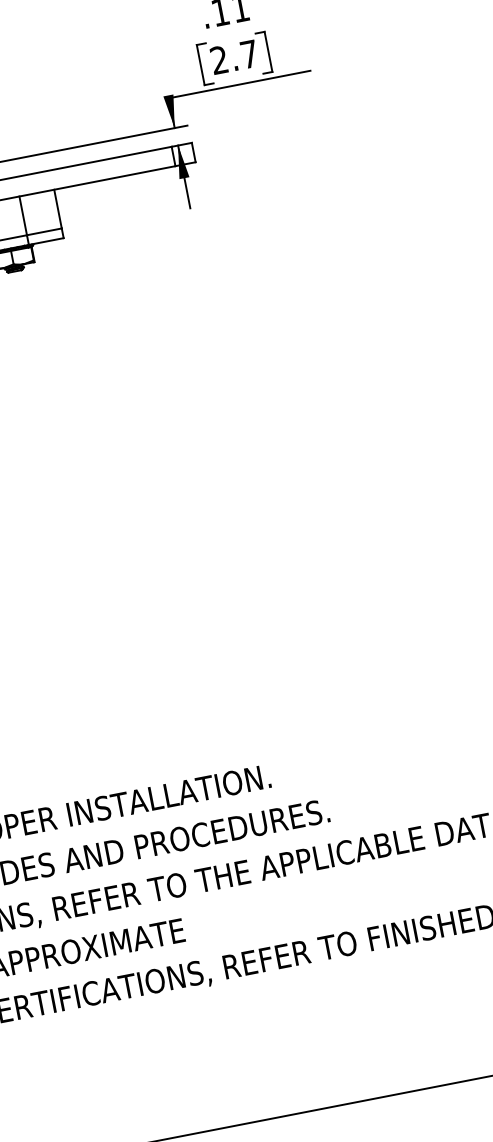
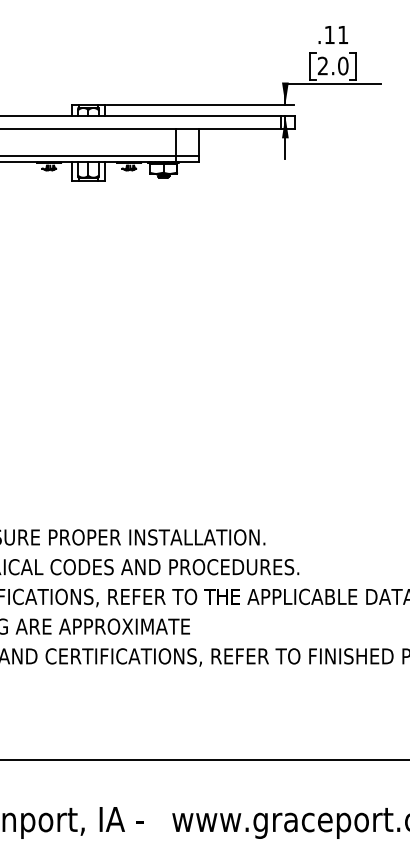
text: (249, 53) -> (343, 65), 2.7 -> 2.0

